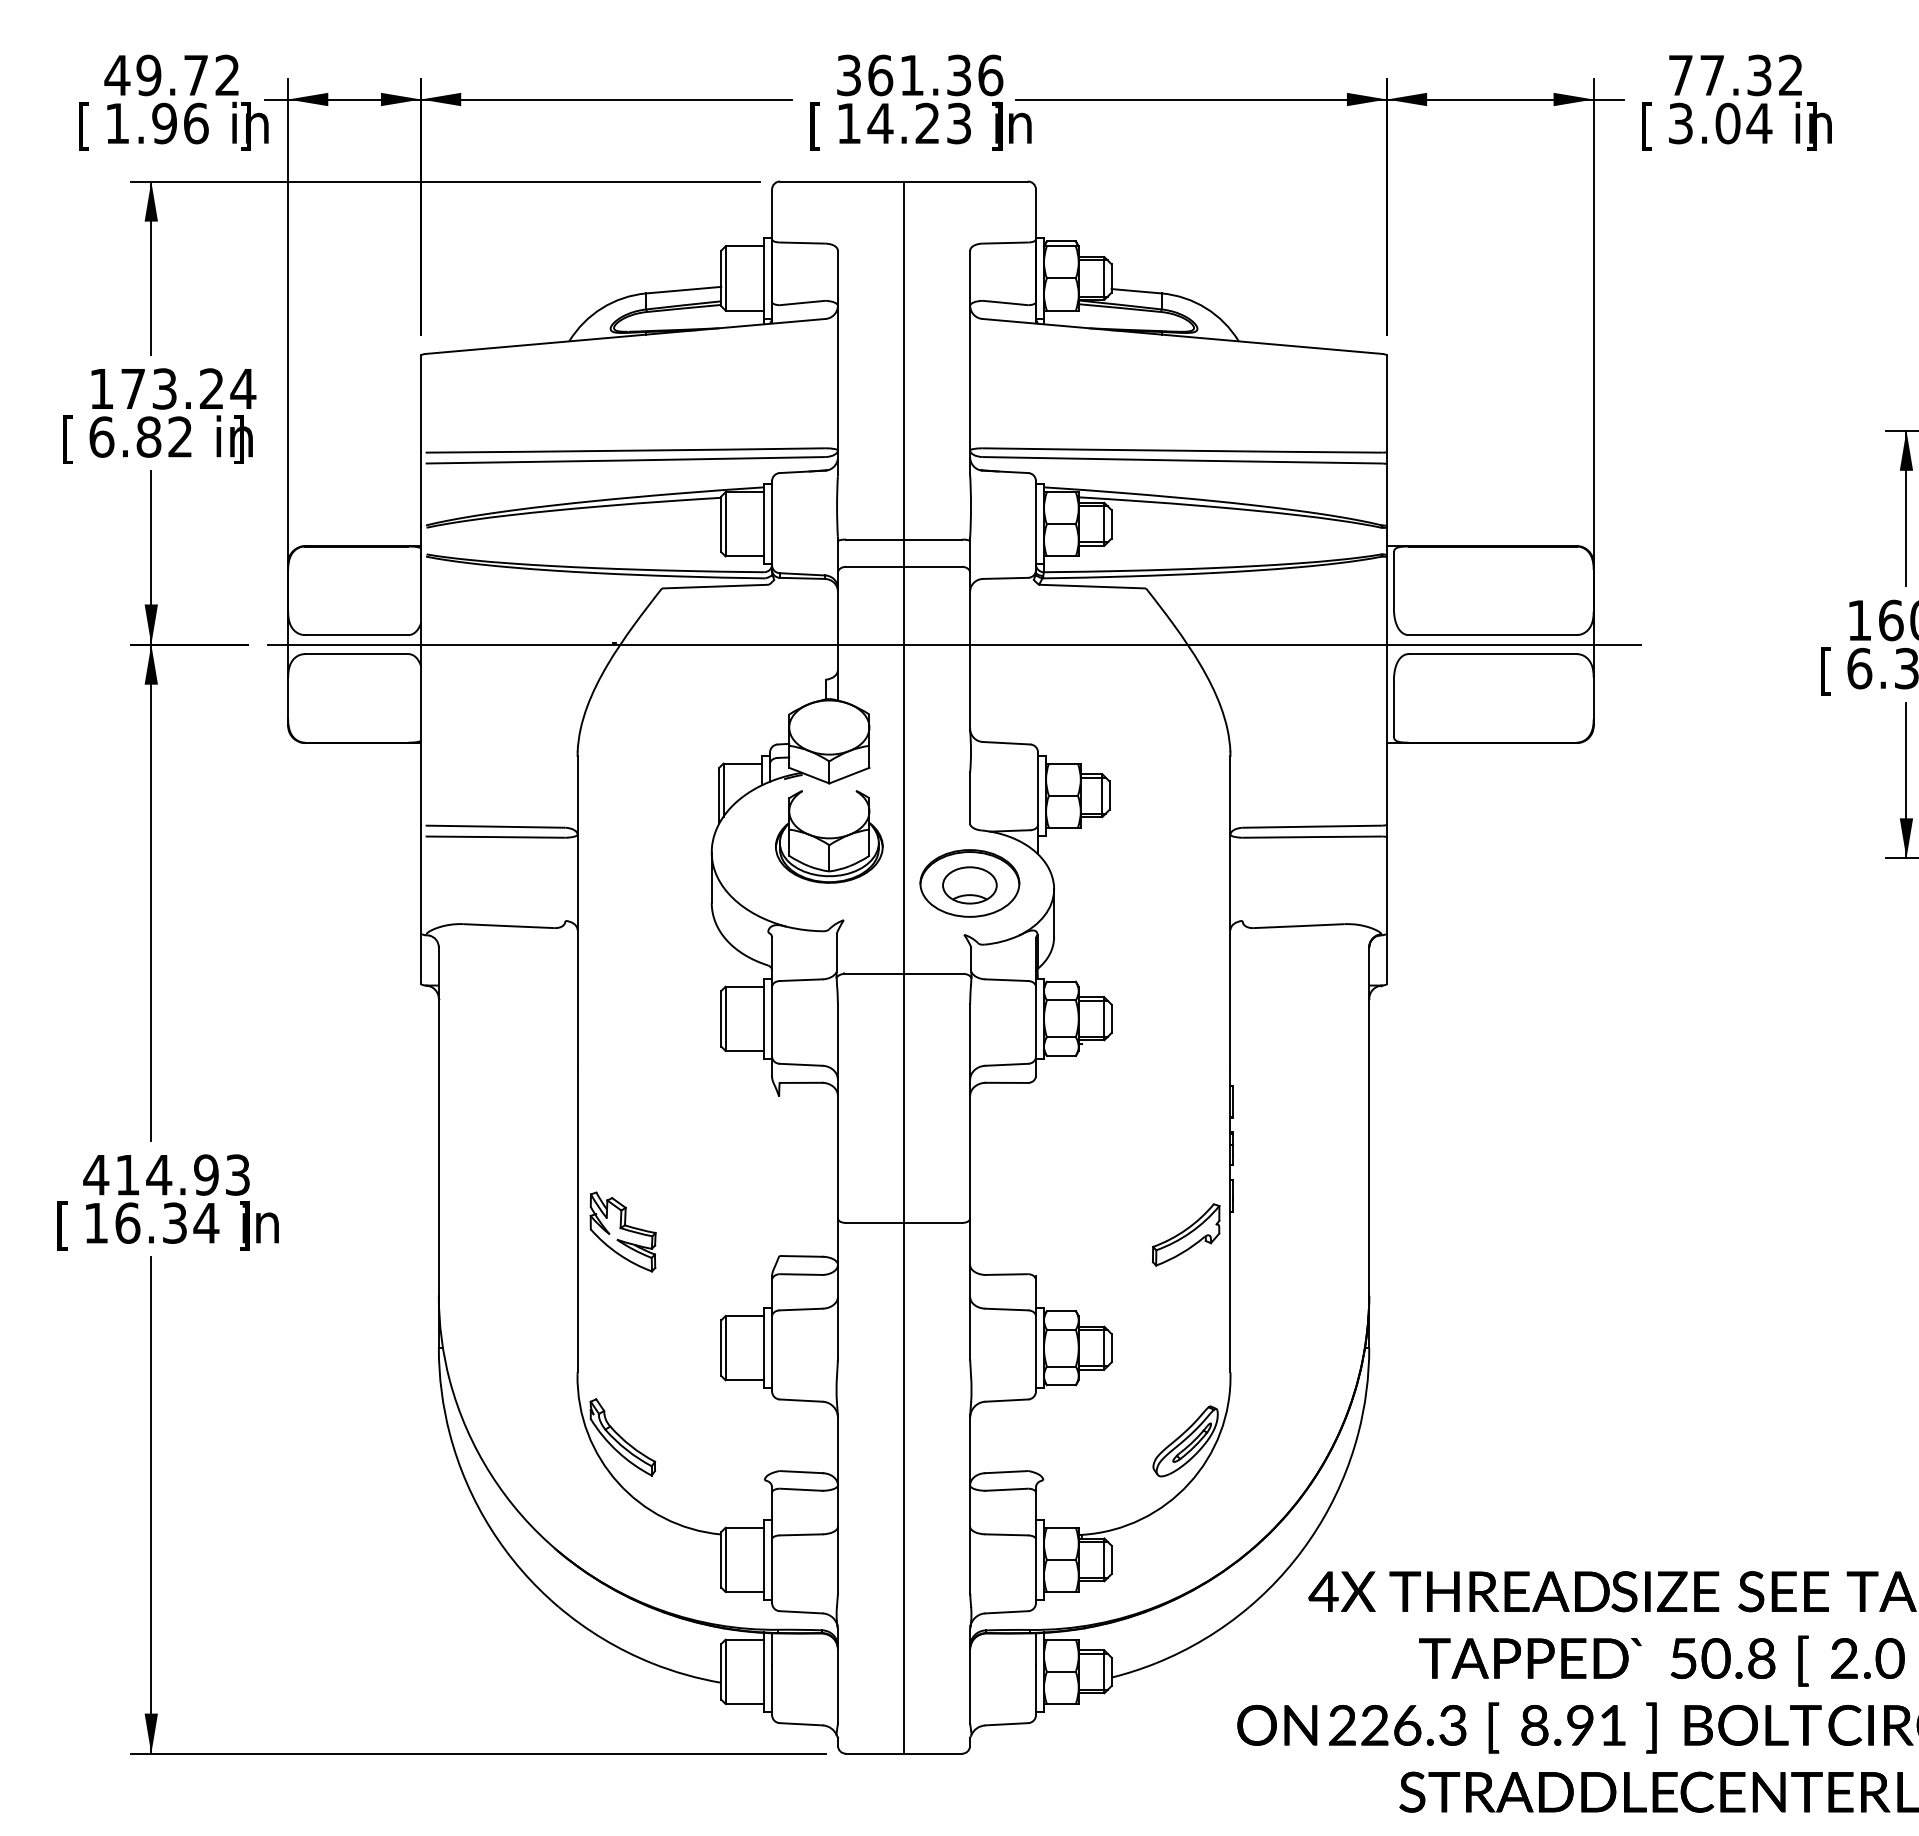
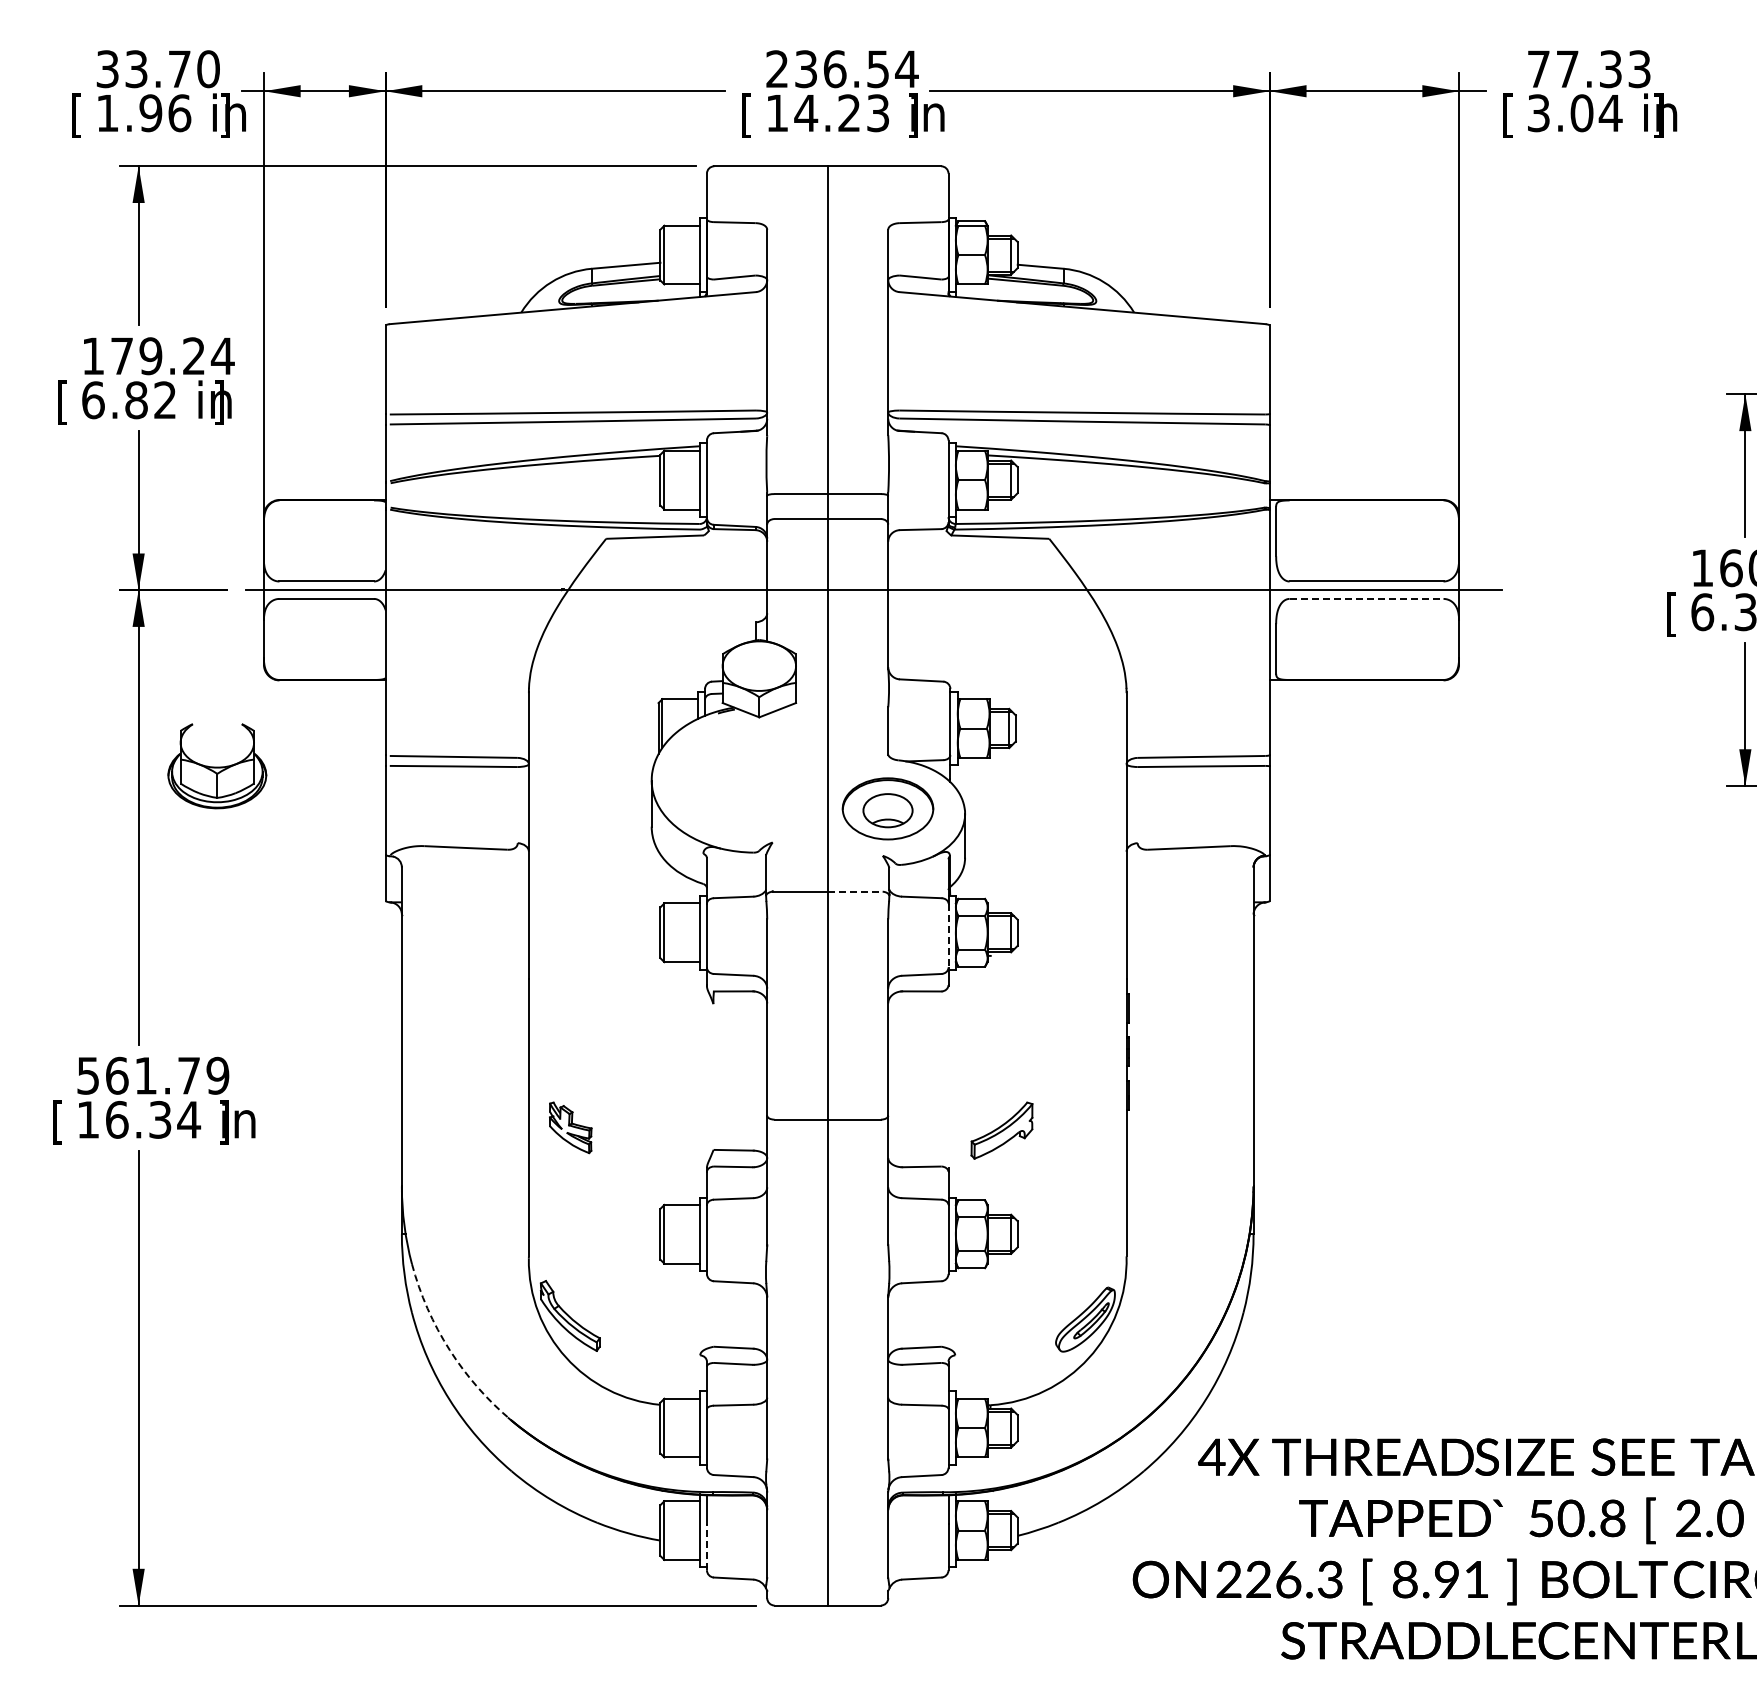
text: (171, 75) -> (157, 69), 49.72 -> 33.70
text: (920, 75) -> (842, 69), 361.36 -> 236.54
text: (1790, 75) -> (1639, 69), 77.32 -> 77.33
text: (164, 389) -> (150, 356), 173.24 -> 179.24
line: (1492, 653) -> (1366, 598), solid -> dashed
part: (829, 837) -> (217, 766), moved
line: (934, 973) -> (855, 891), solid -> dashed
line: (1035, 1021) -> (948, 935), solid -> dashed
text: (166, 1174) -> (152, 1075), 414.93 -> 561.79
part: (623, 1231) -> (570, 1127), size x0.7
part: (1185, 1234) -> (1001, 1130), moved
arc: (490, 1475) -> (449, 1350), solid -> dashed
line: (771, 1689) -> (706, 1546), solid -> dashed

